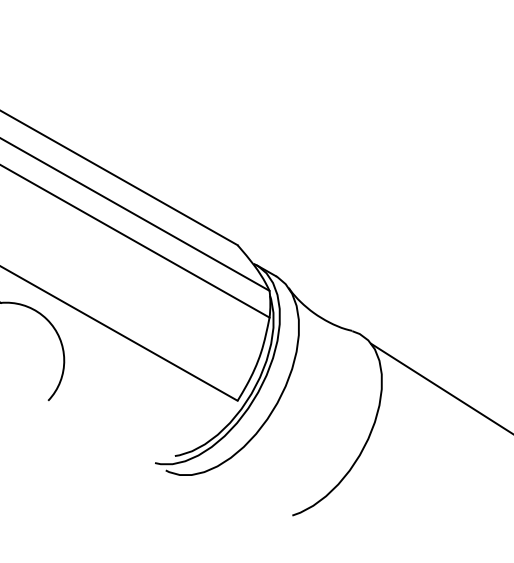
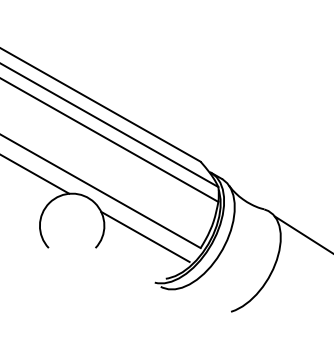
line: (138, 379) -> (145, 236), added

